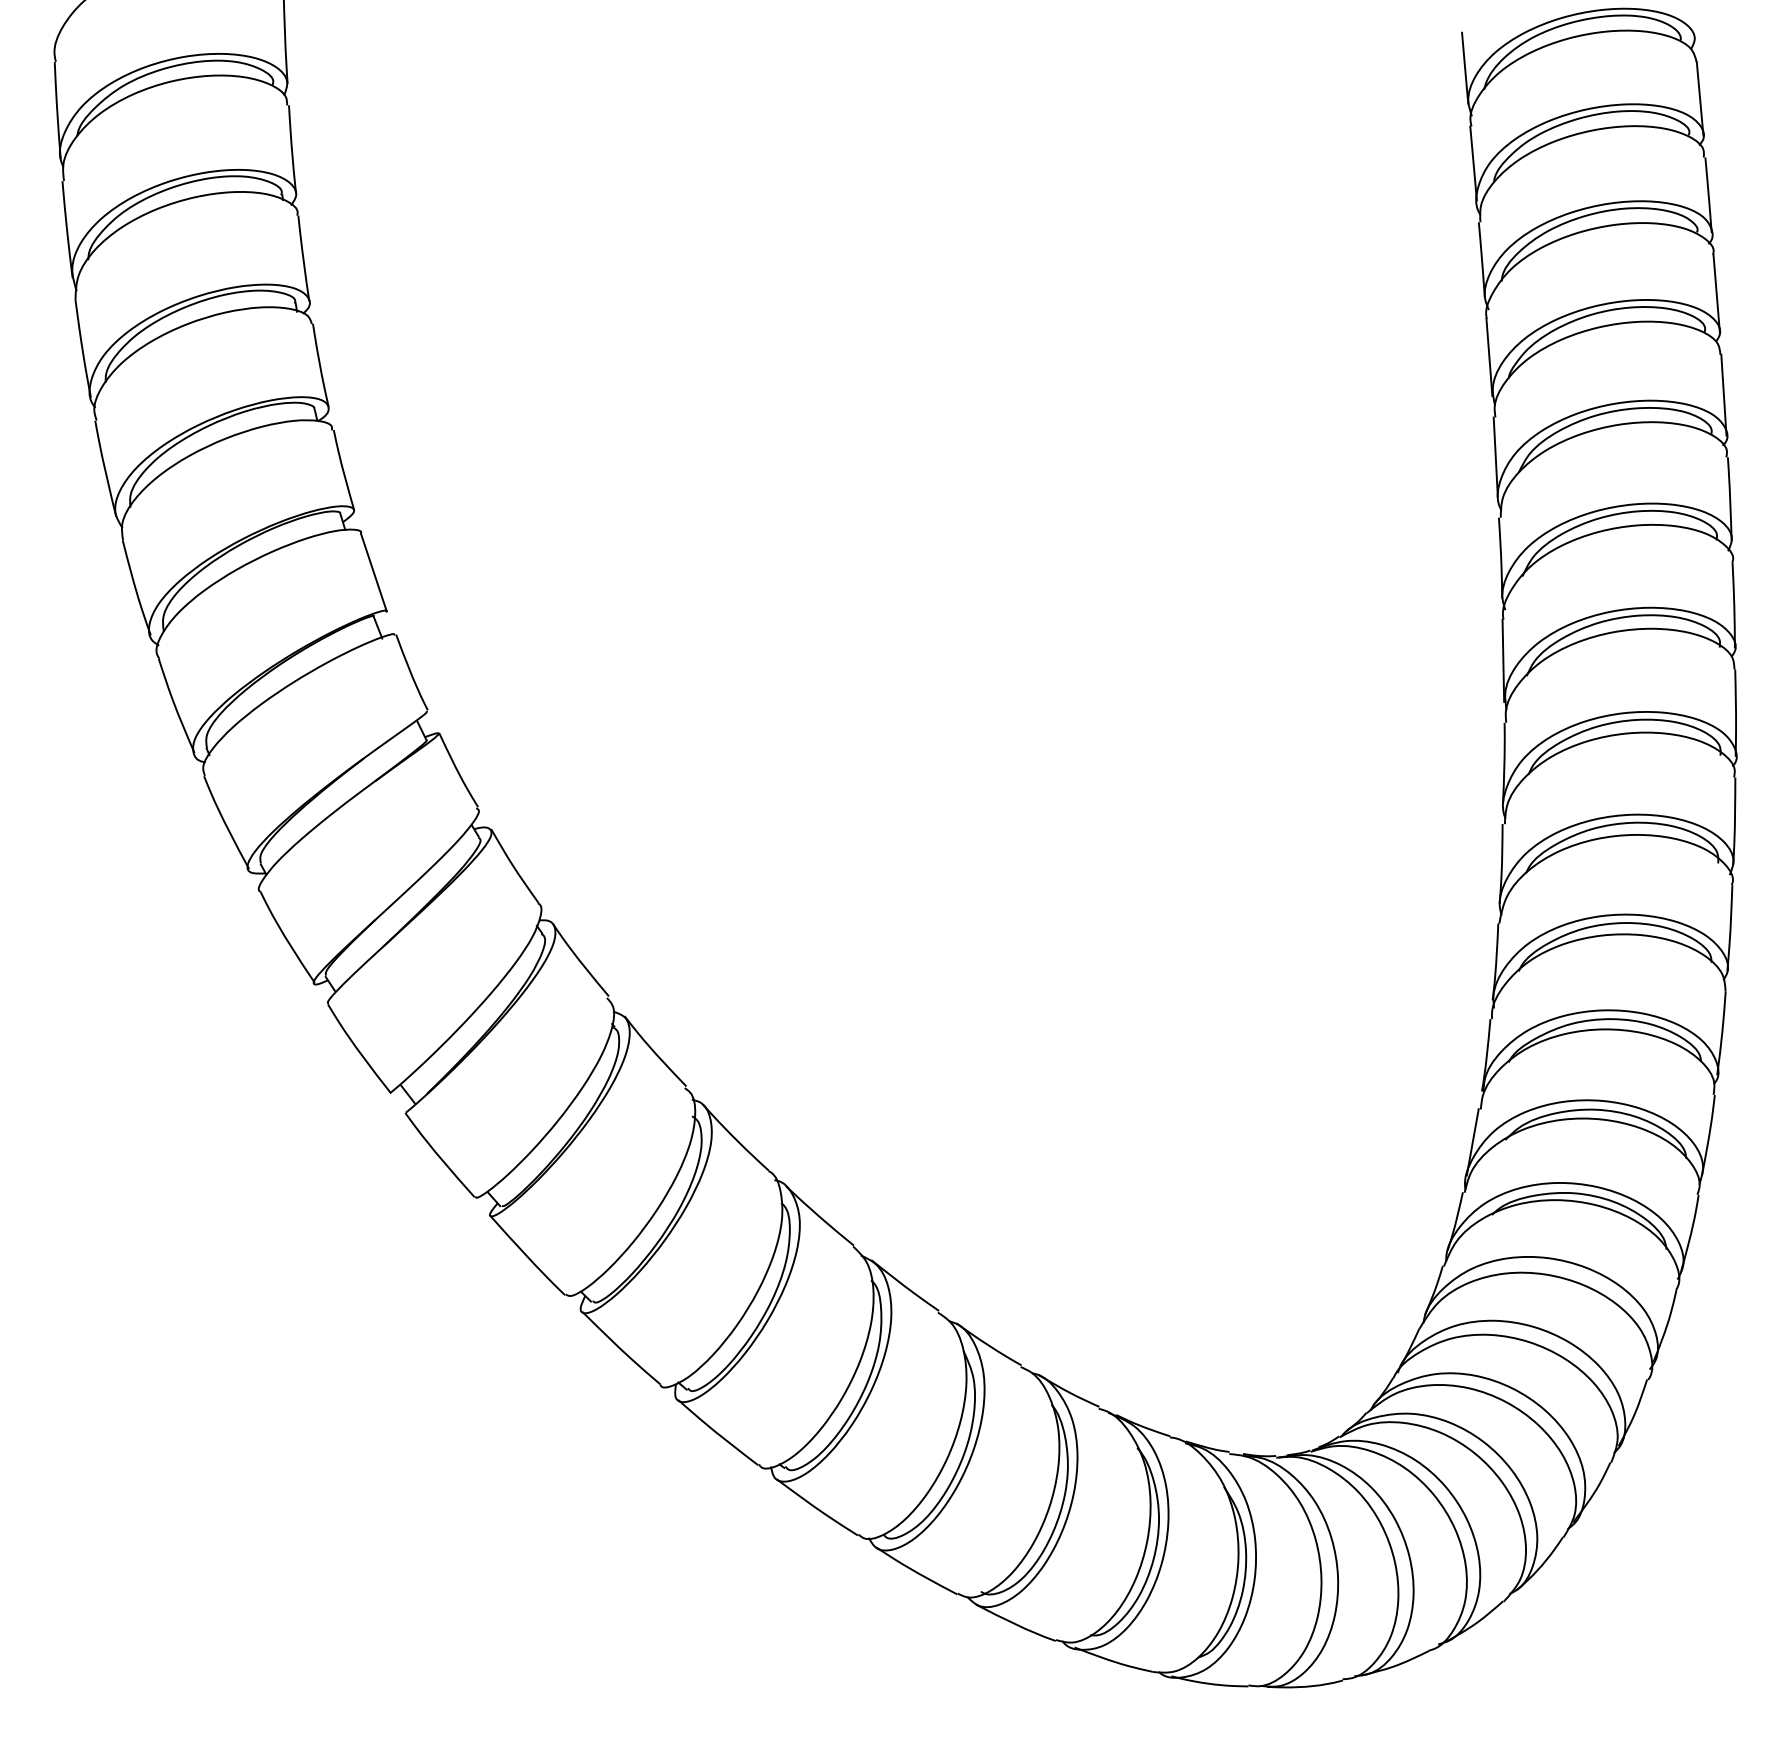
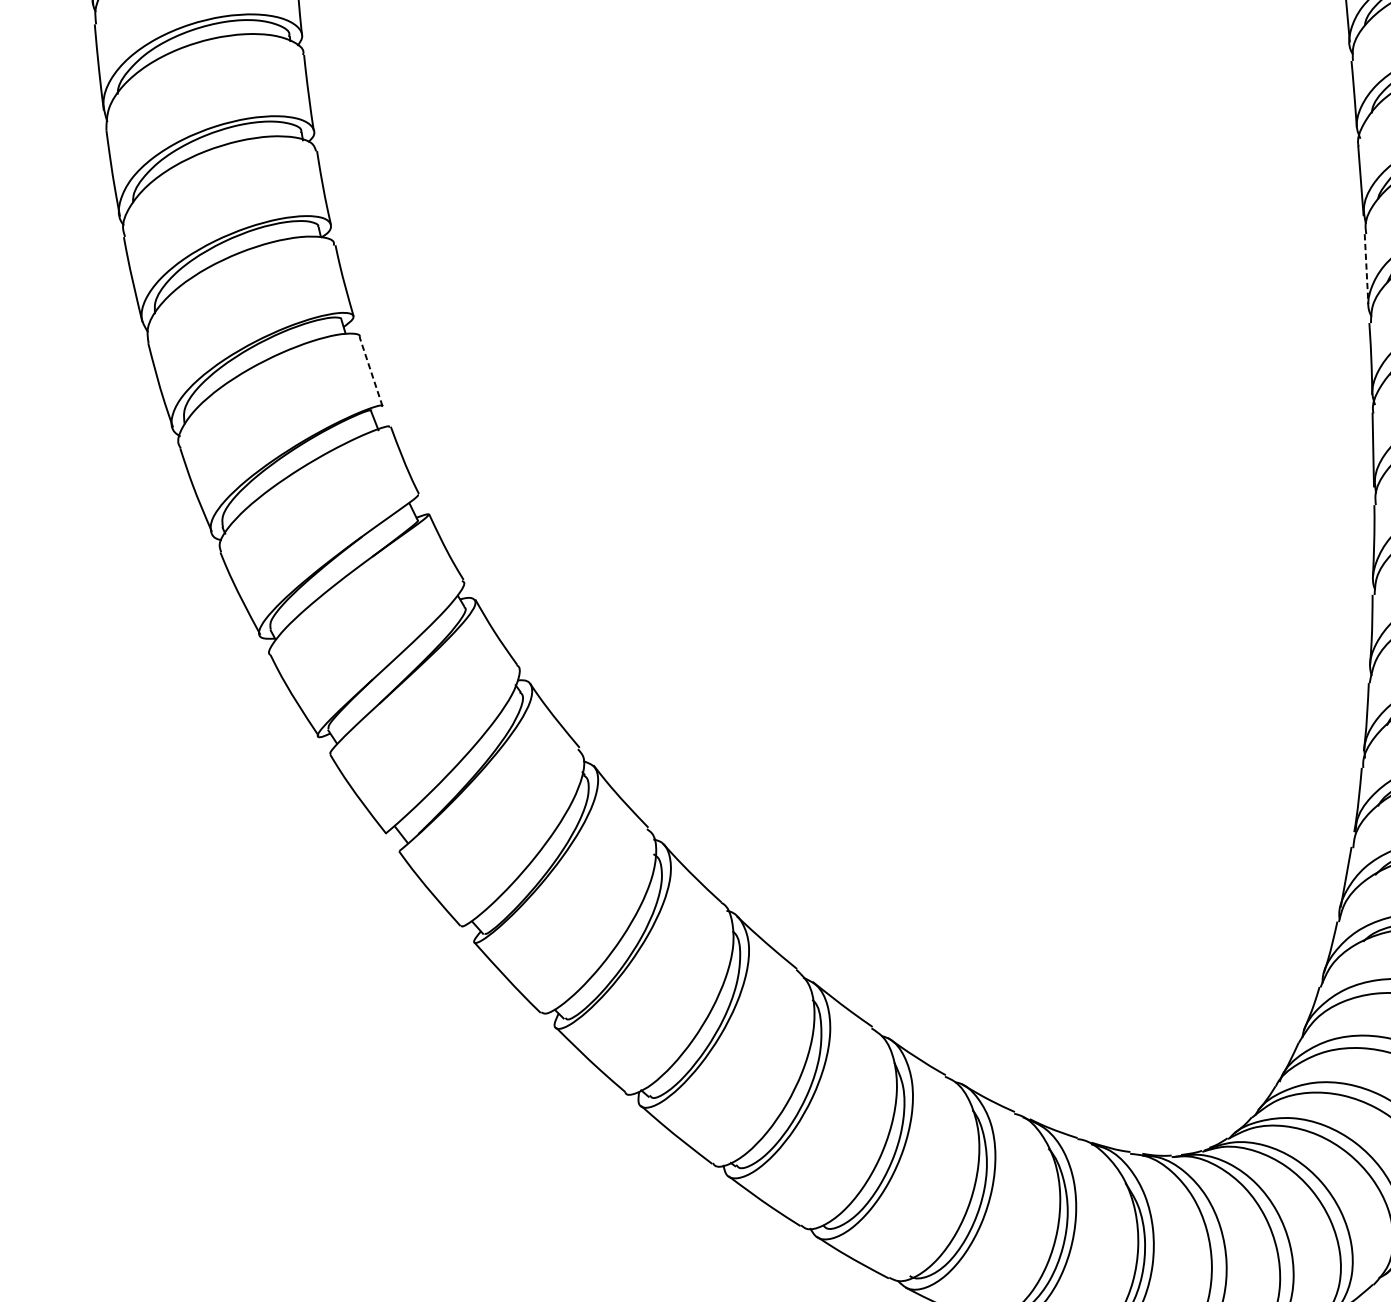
line: (1495, 457) -> (1366, 269), solid -> dashed
line: (373, 572) -> (370, 371), solid -> dashed

